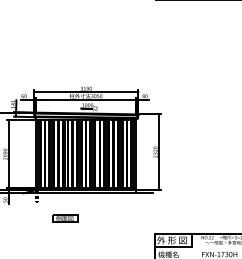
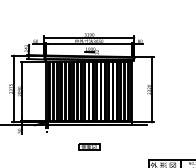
part: (65, 218) -> (89, 146), moved

